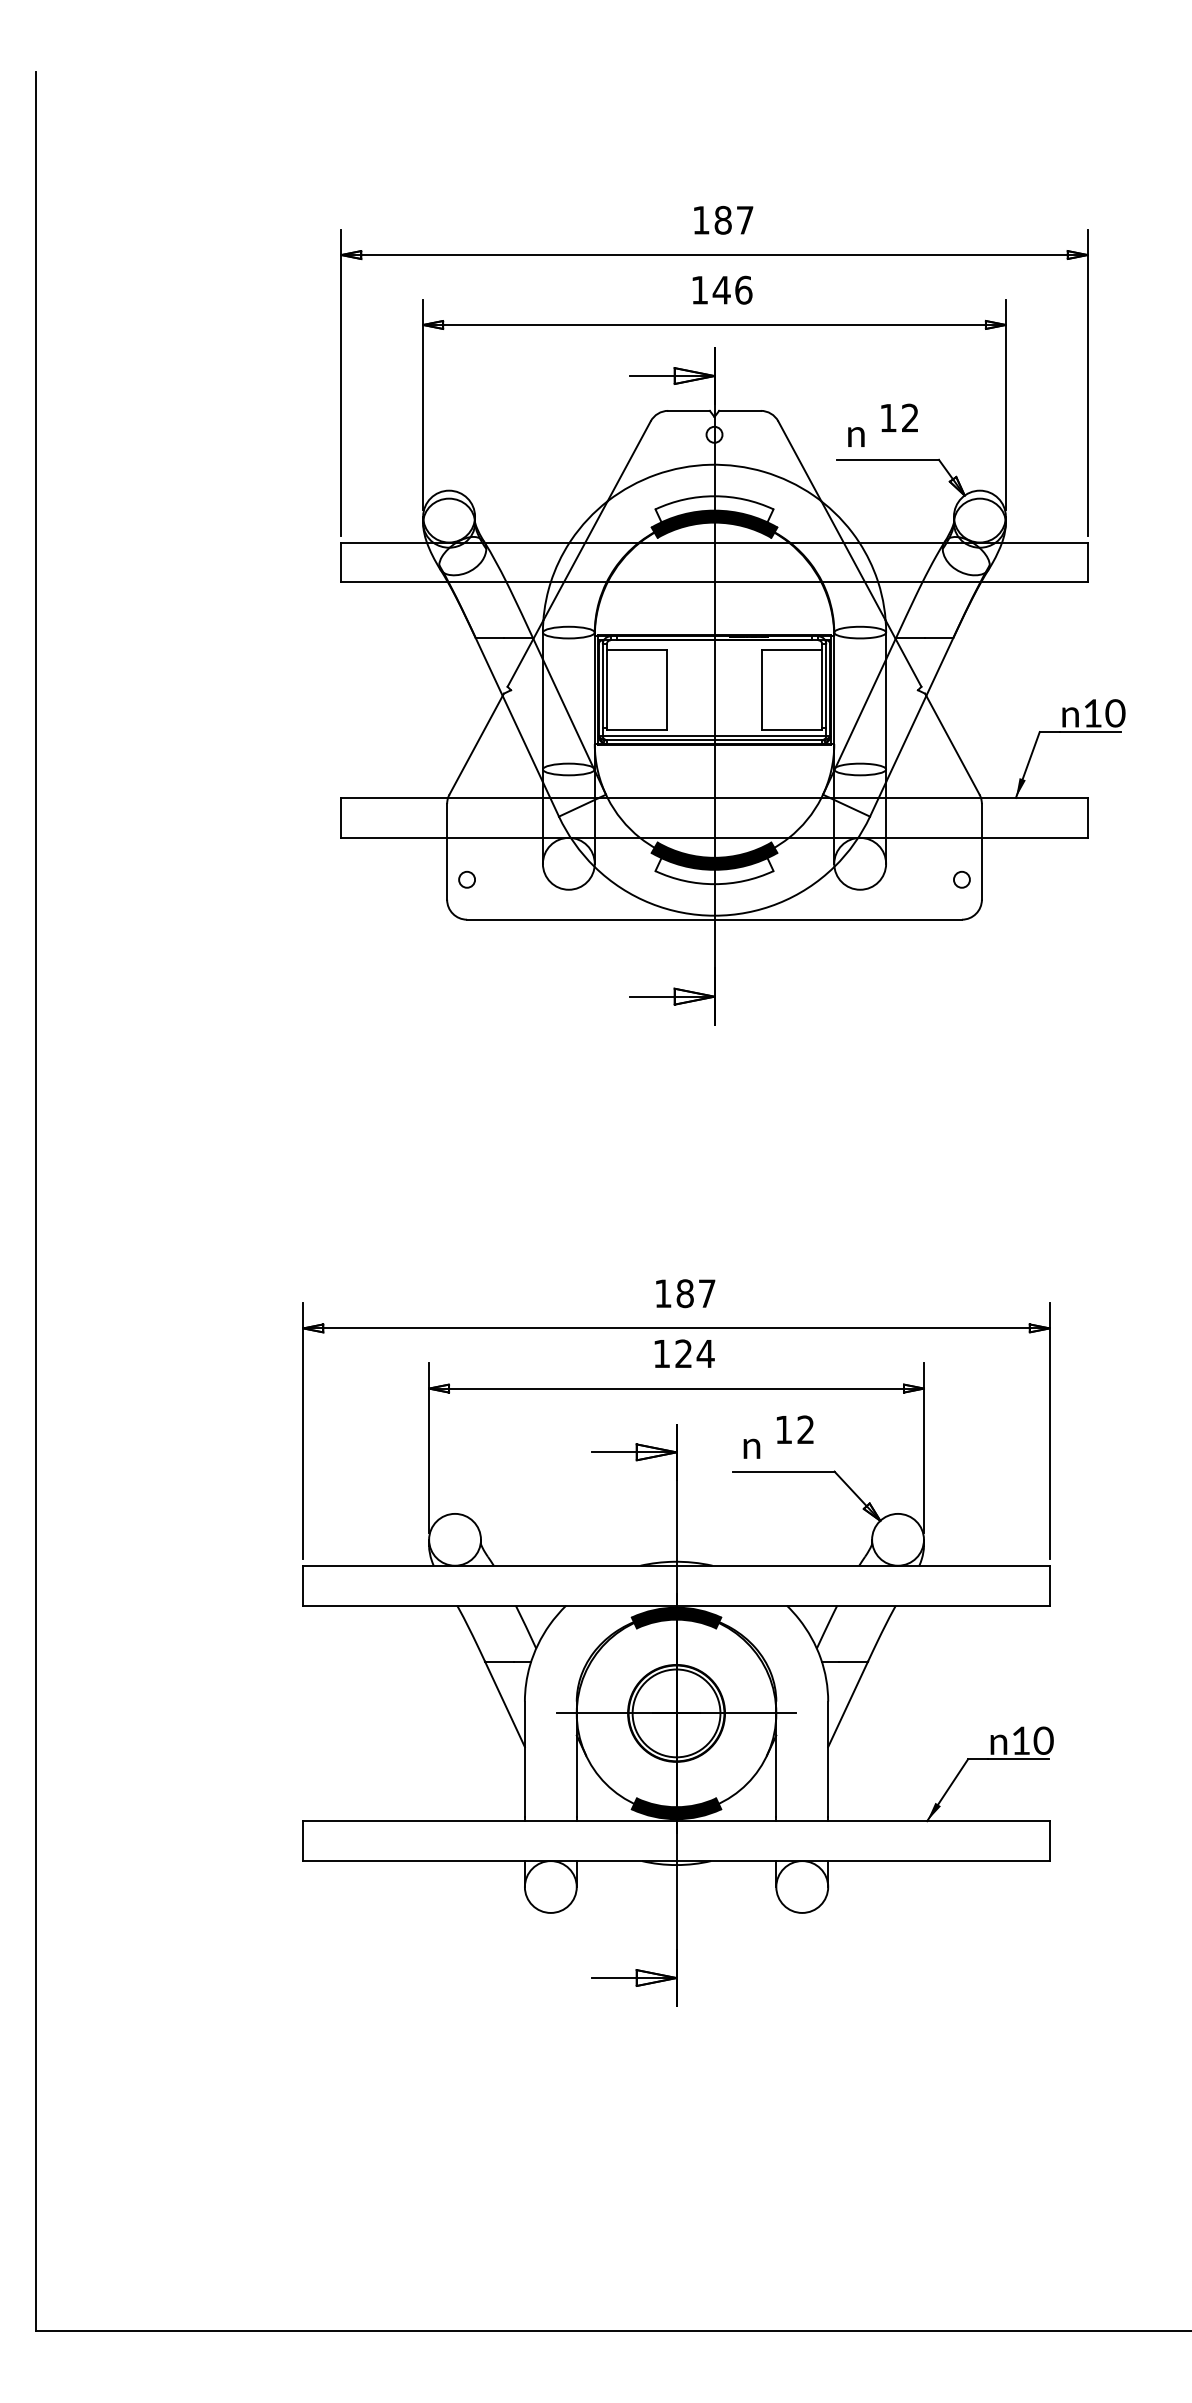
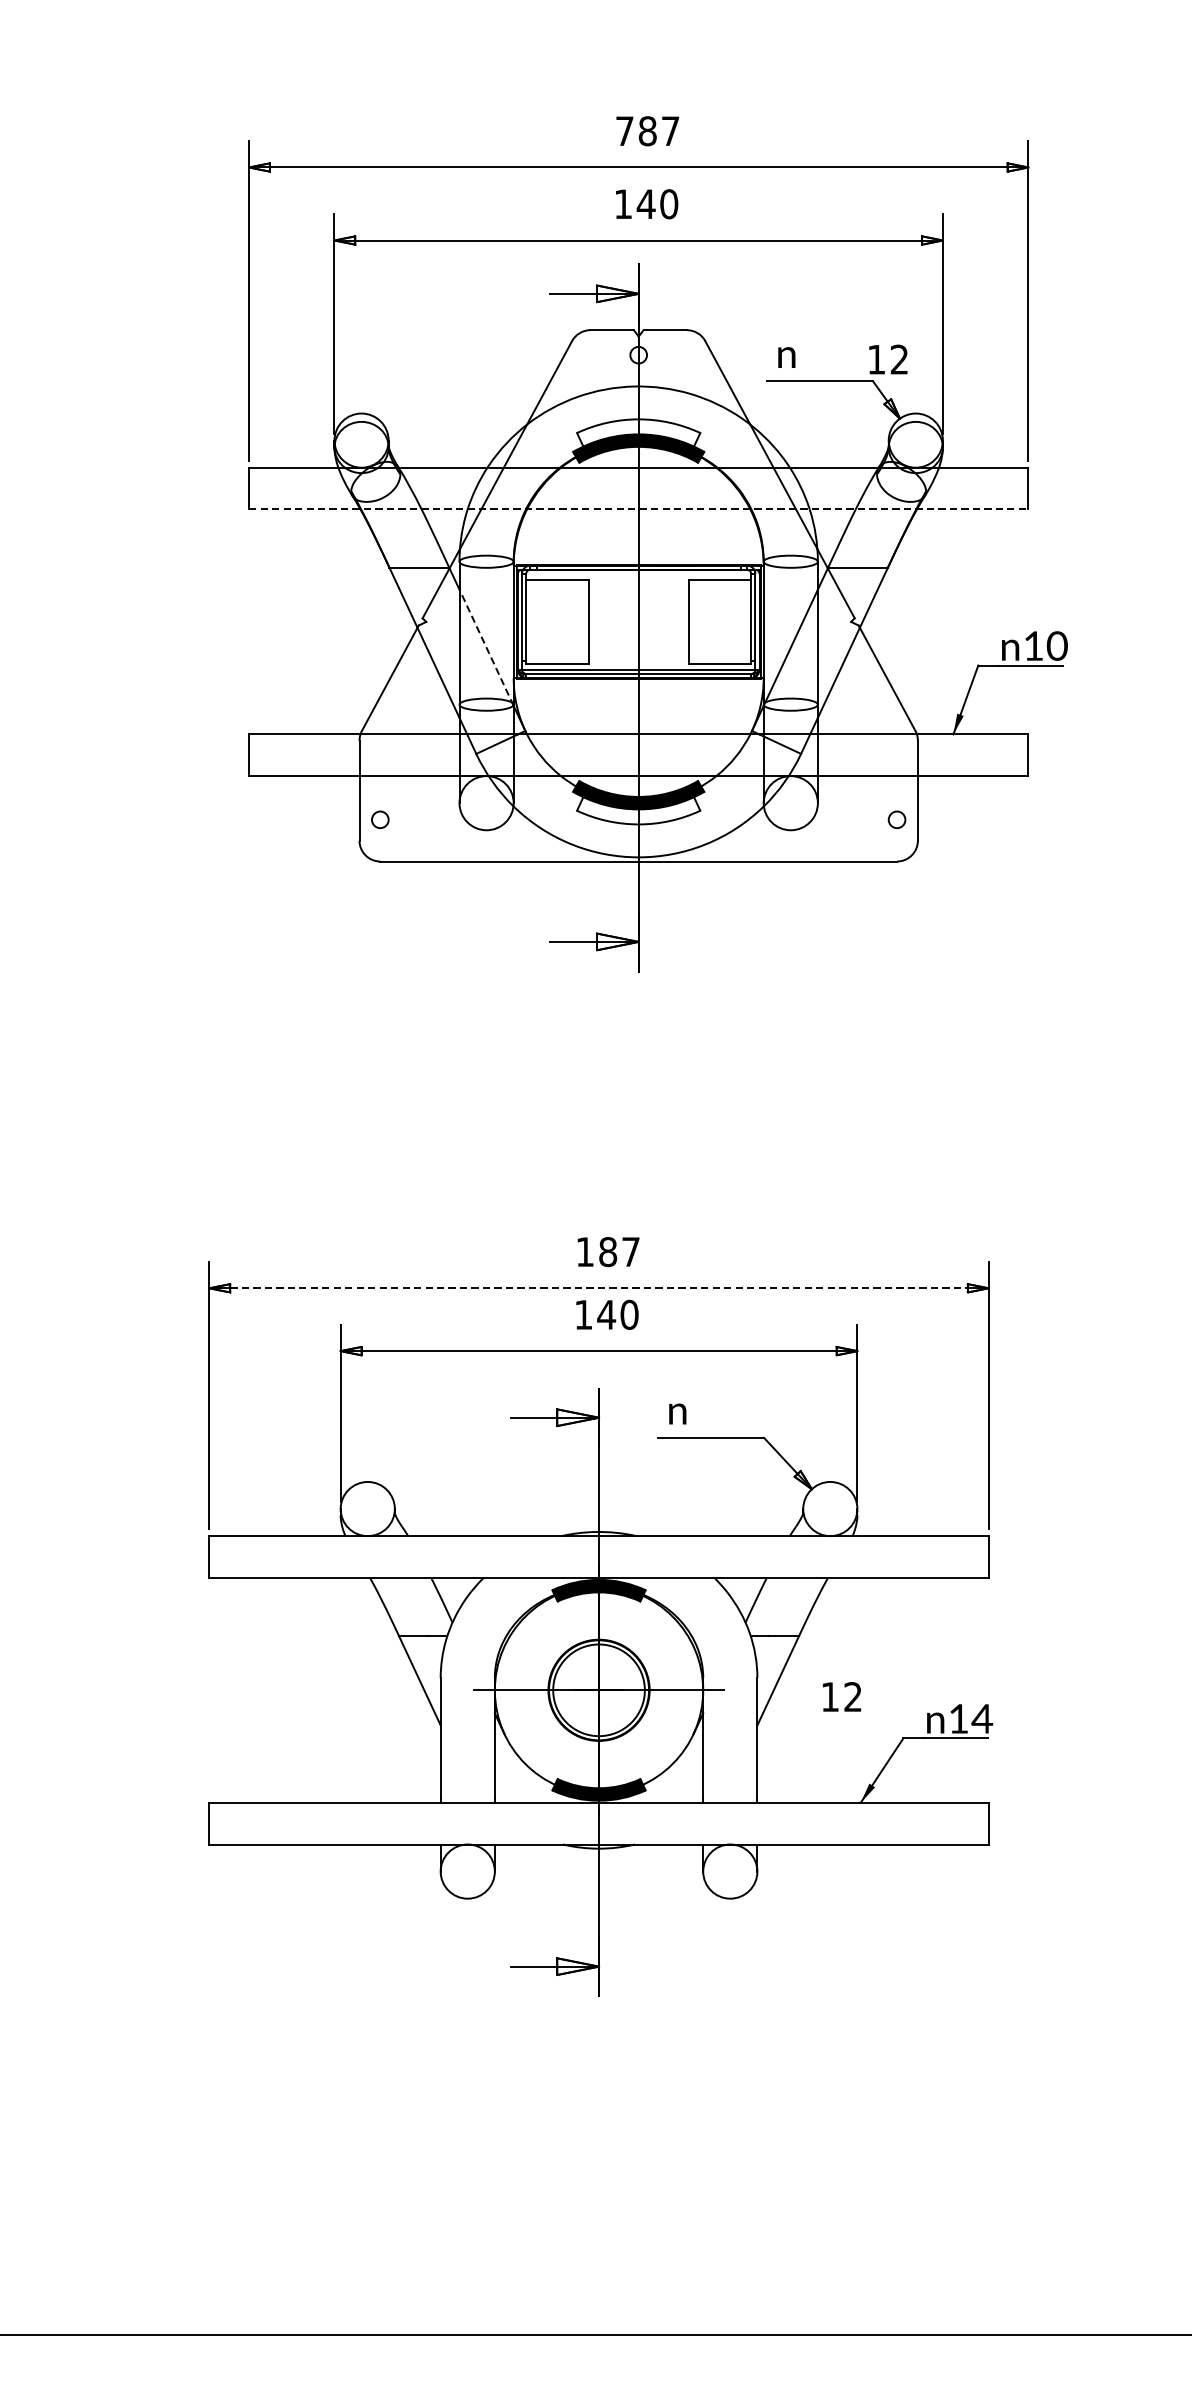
text: (701, 220) -> (625, 131), 187 -> 787
text: (743, 289) -> (668, 203), 146 -> 140
text: (899, 417) -> (888, 359), moved
line: (715, 582) -> (639, 509), solid -> dashed
line: (568, 714) -> (486, 647), solid -> dashed
line: (677, 1328) -> (600, 1288), solid -> dashed
text: (694, 1353) -> (617, 1314), 124 -> 140
text: (795, 1429) -> (842, 1696), moved
text: (1043, 1740) -> (982, 1718), 10 -> 14

